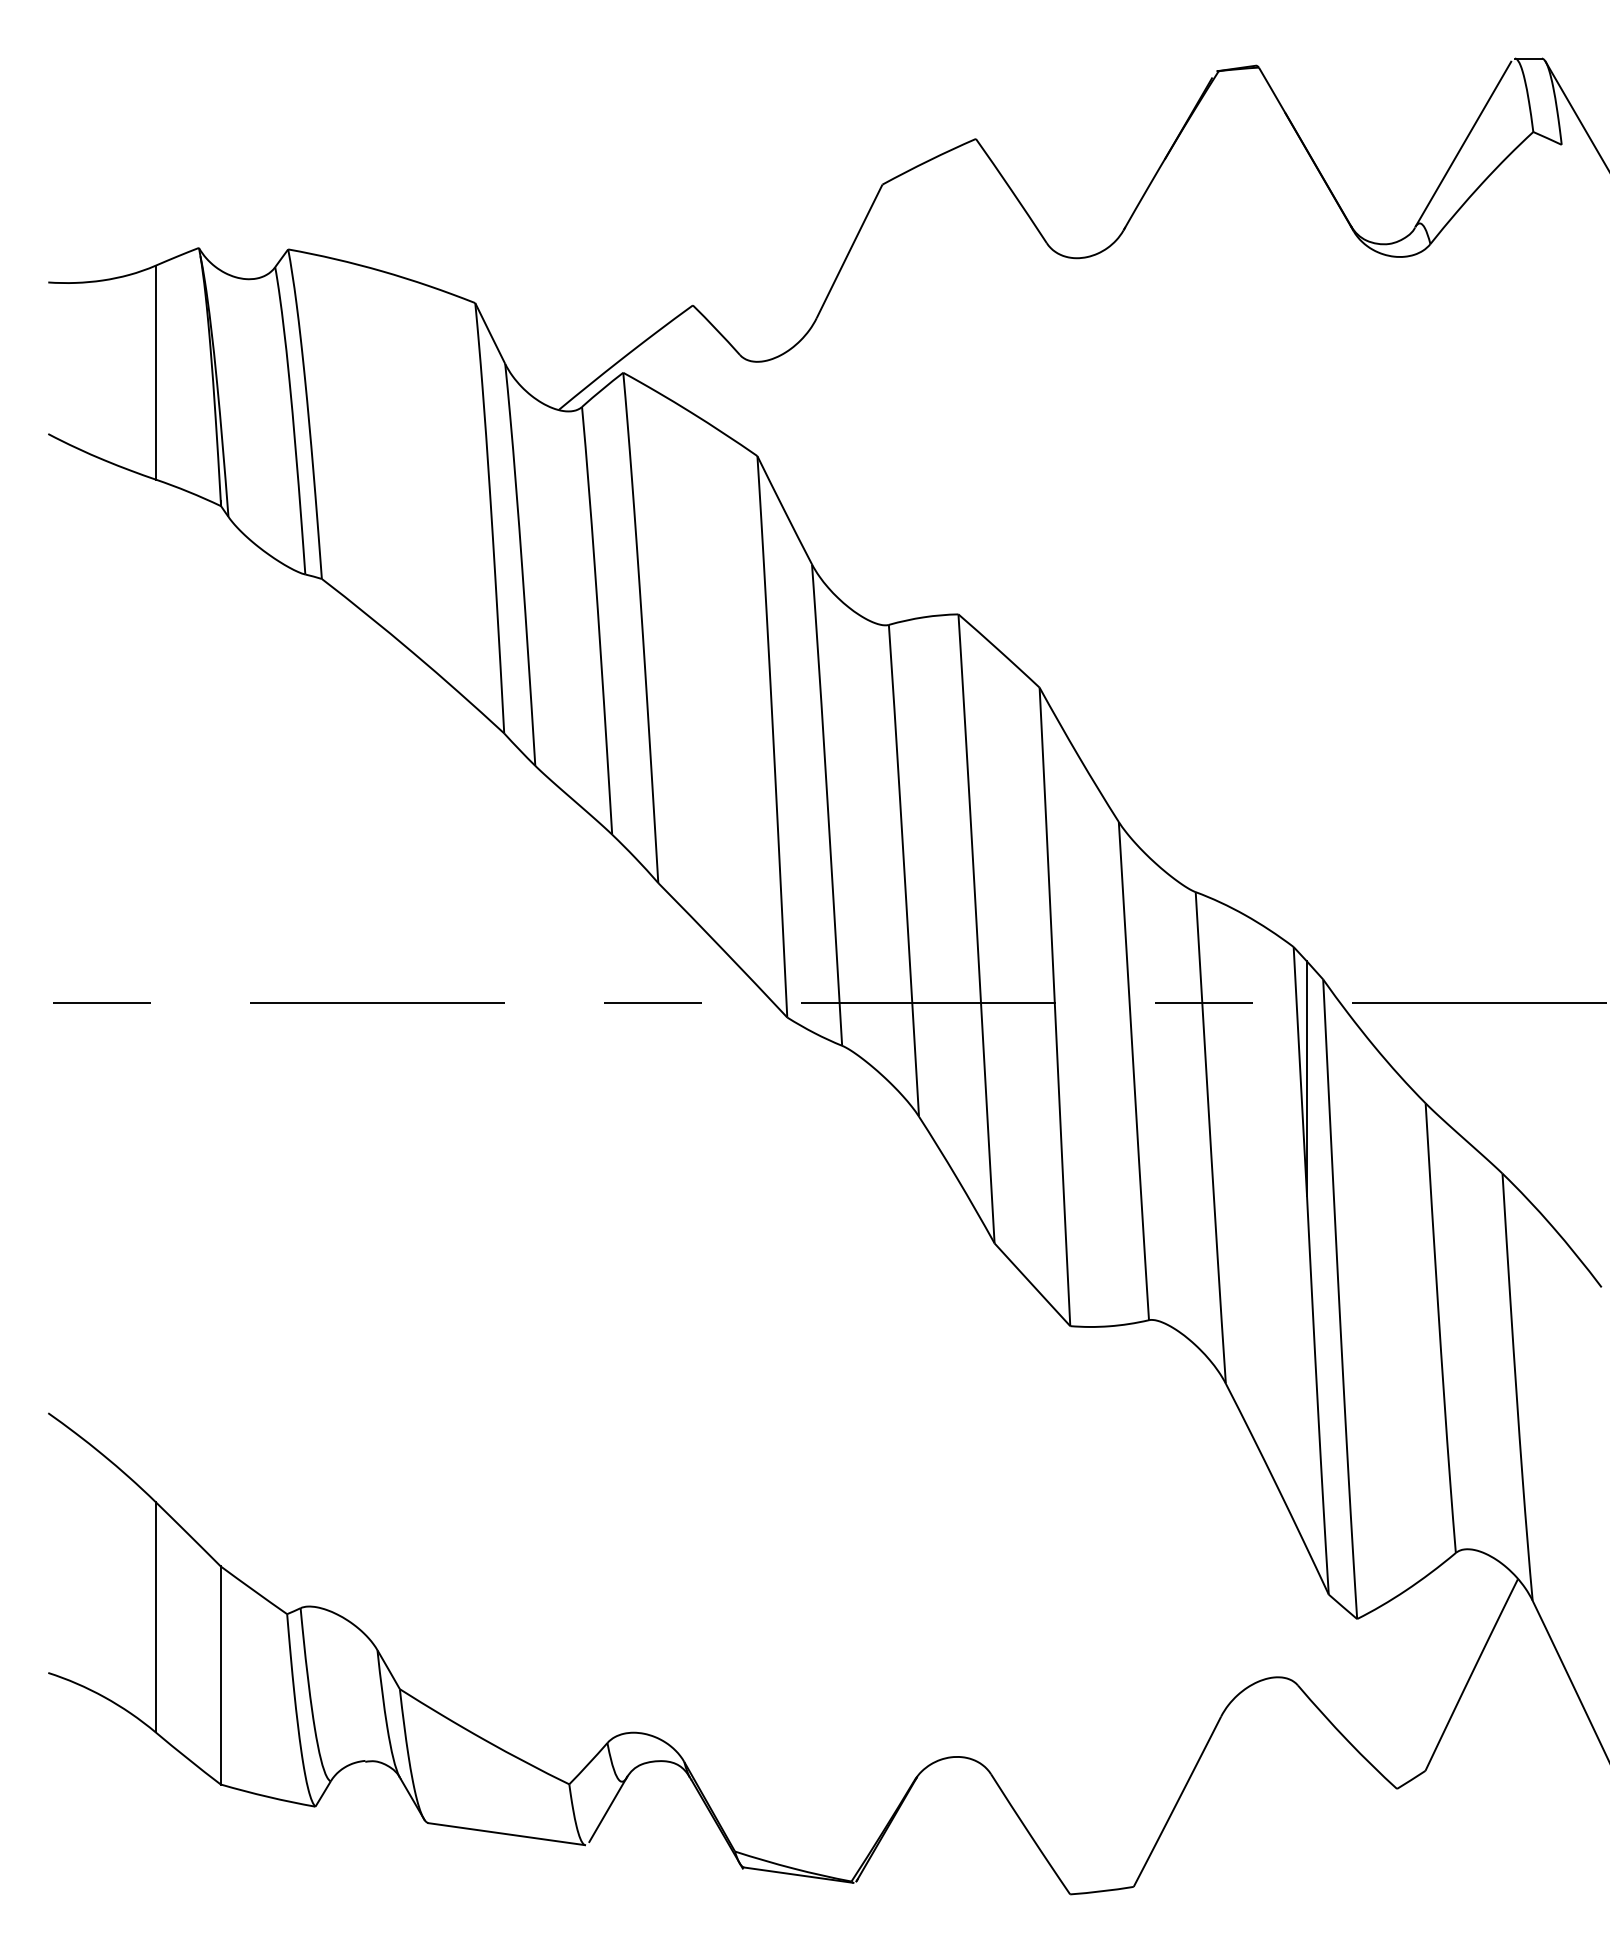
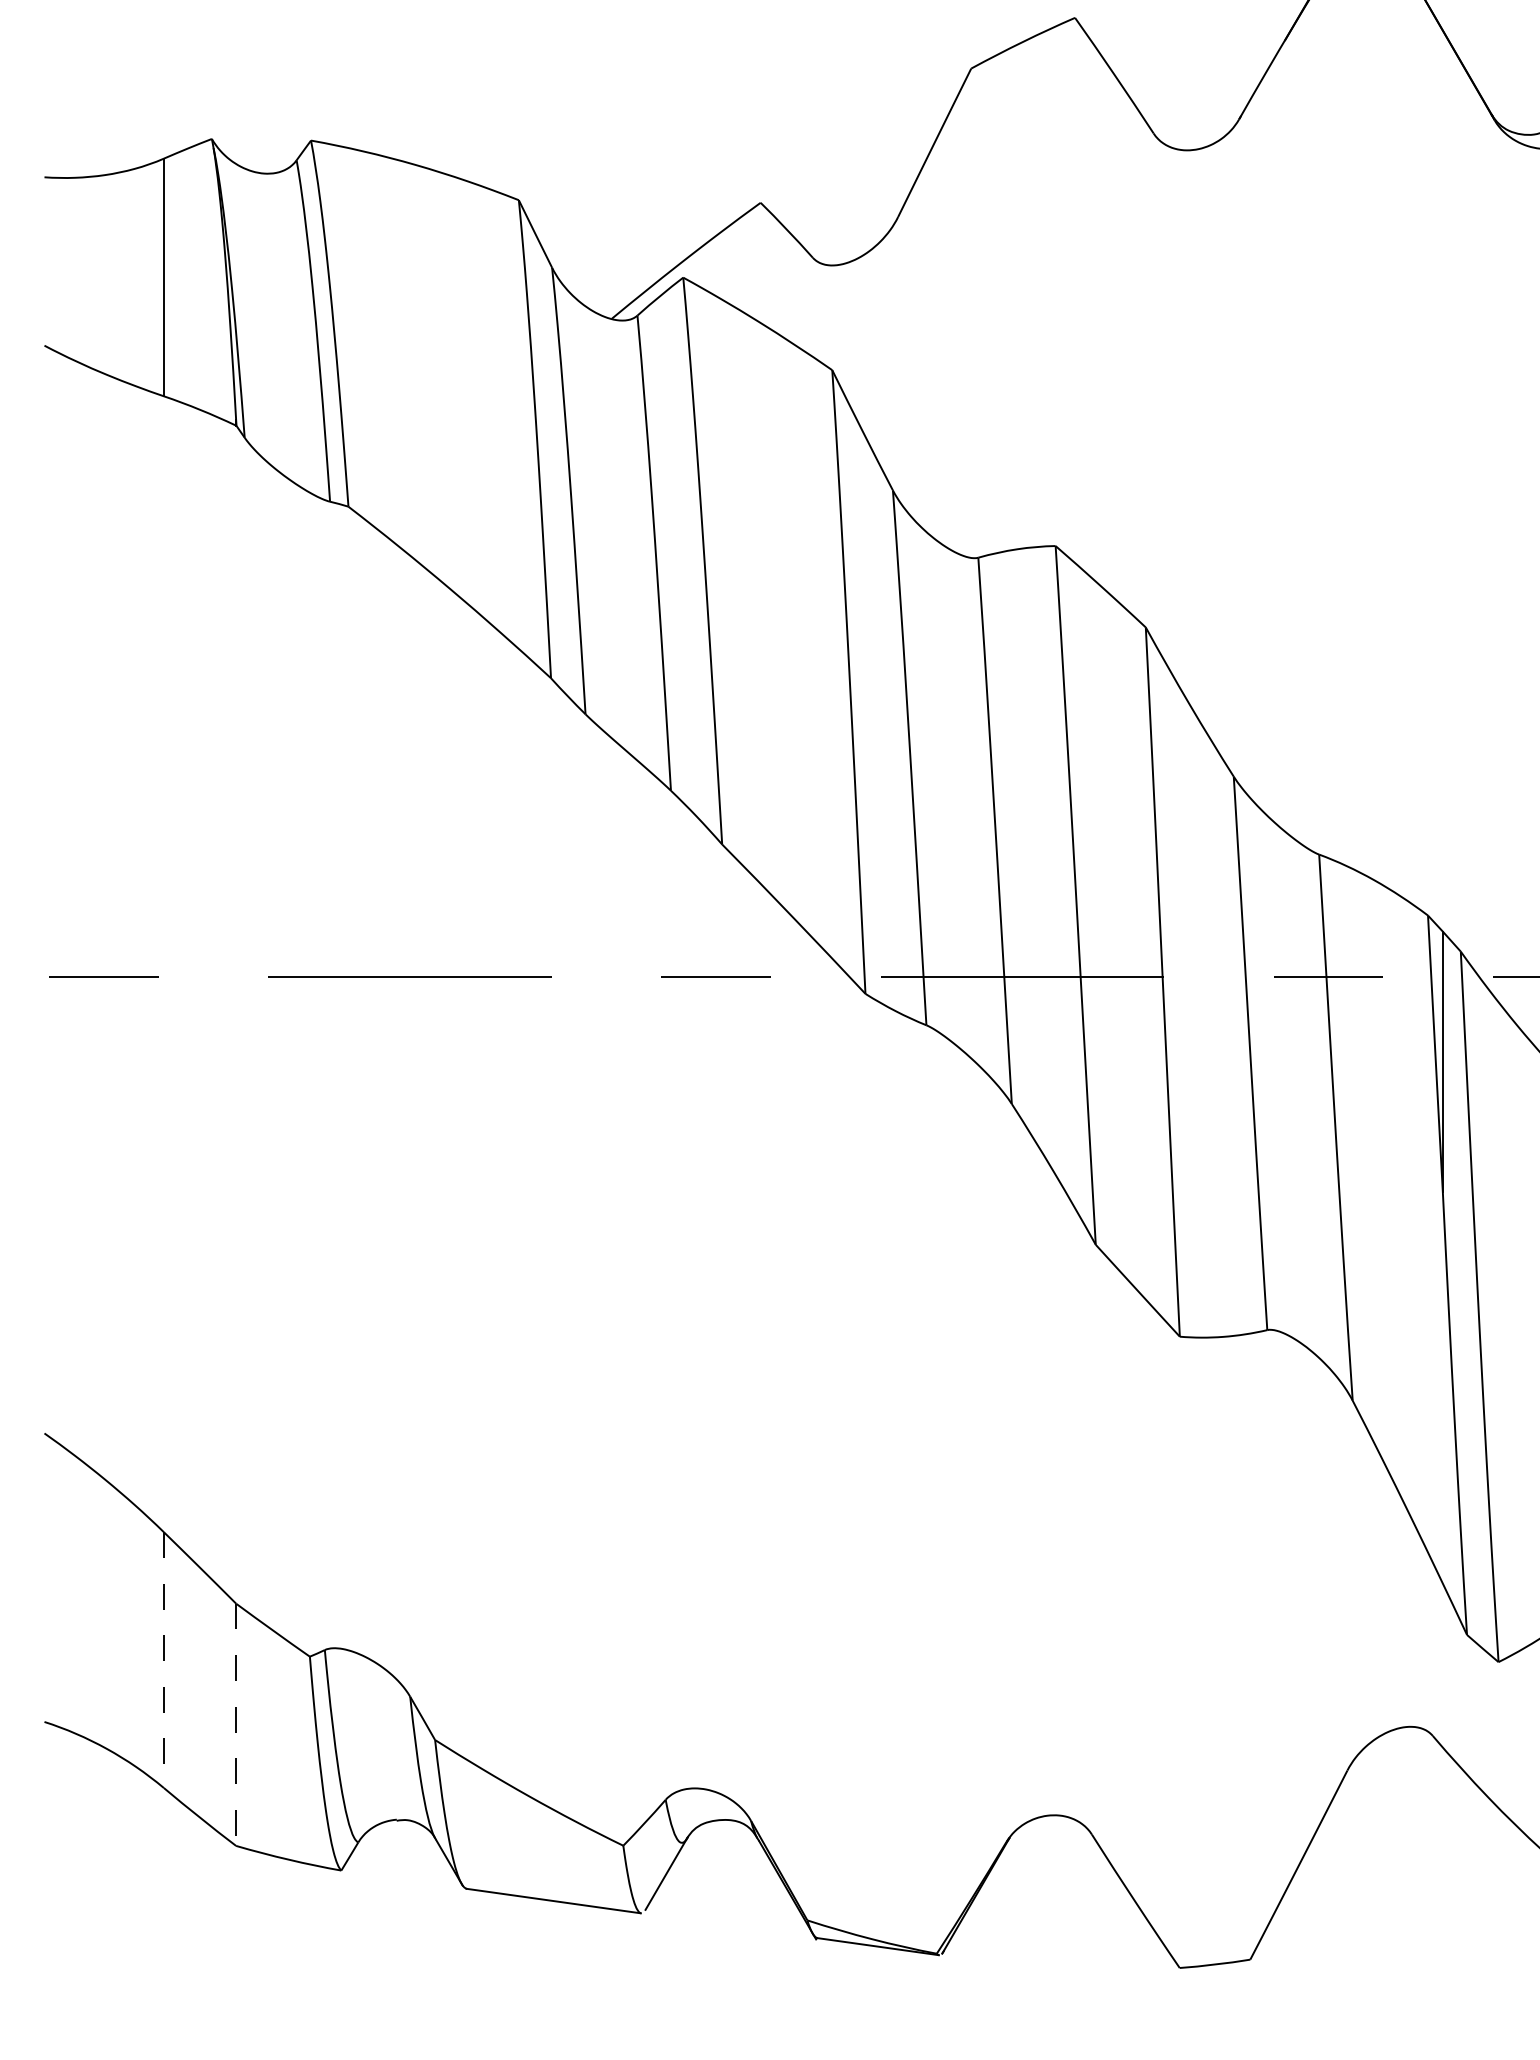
line: (155, 1617) -> (163, 1660), solid -> dashed
line: (220, 1675) -> (235, 1724), solid -> dashed

